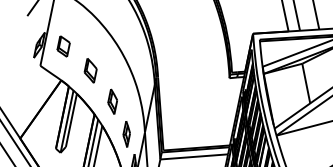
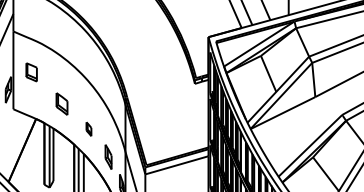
part: (63, 46) -> (31, 72), moved
part: (112, 102) -> (88, 129), size x0.6

